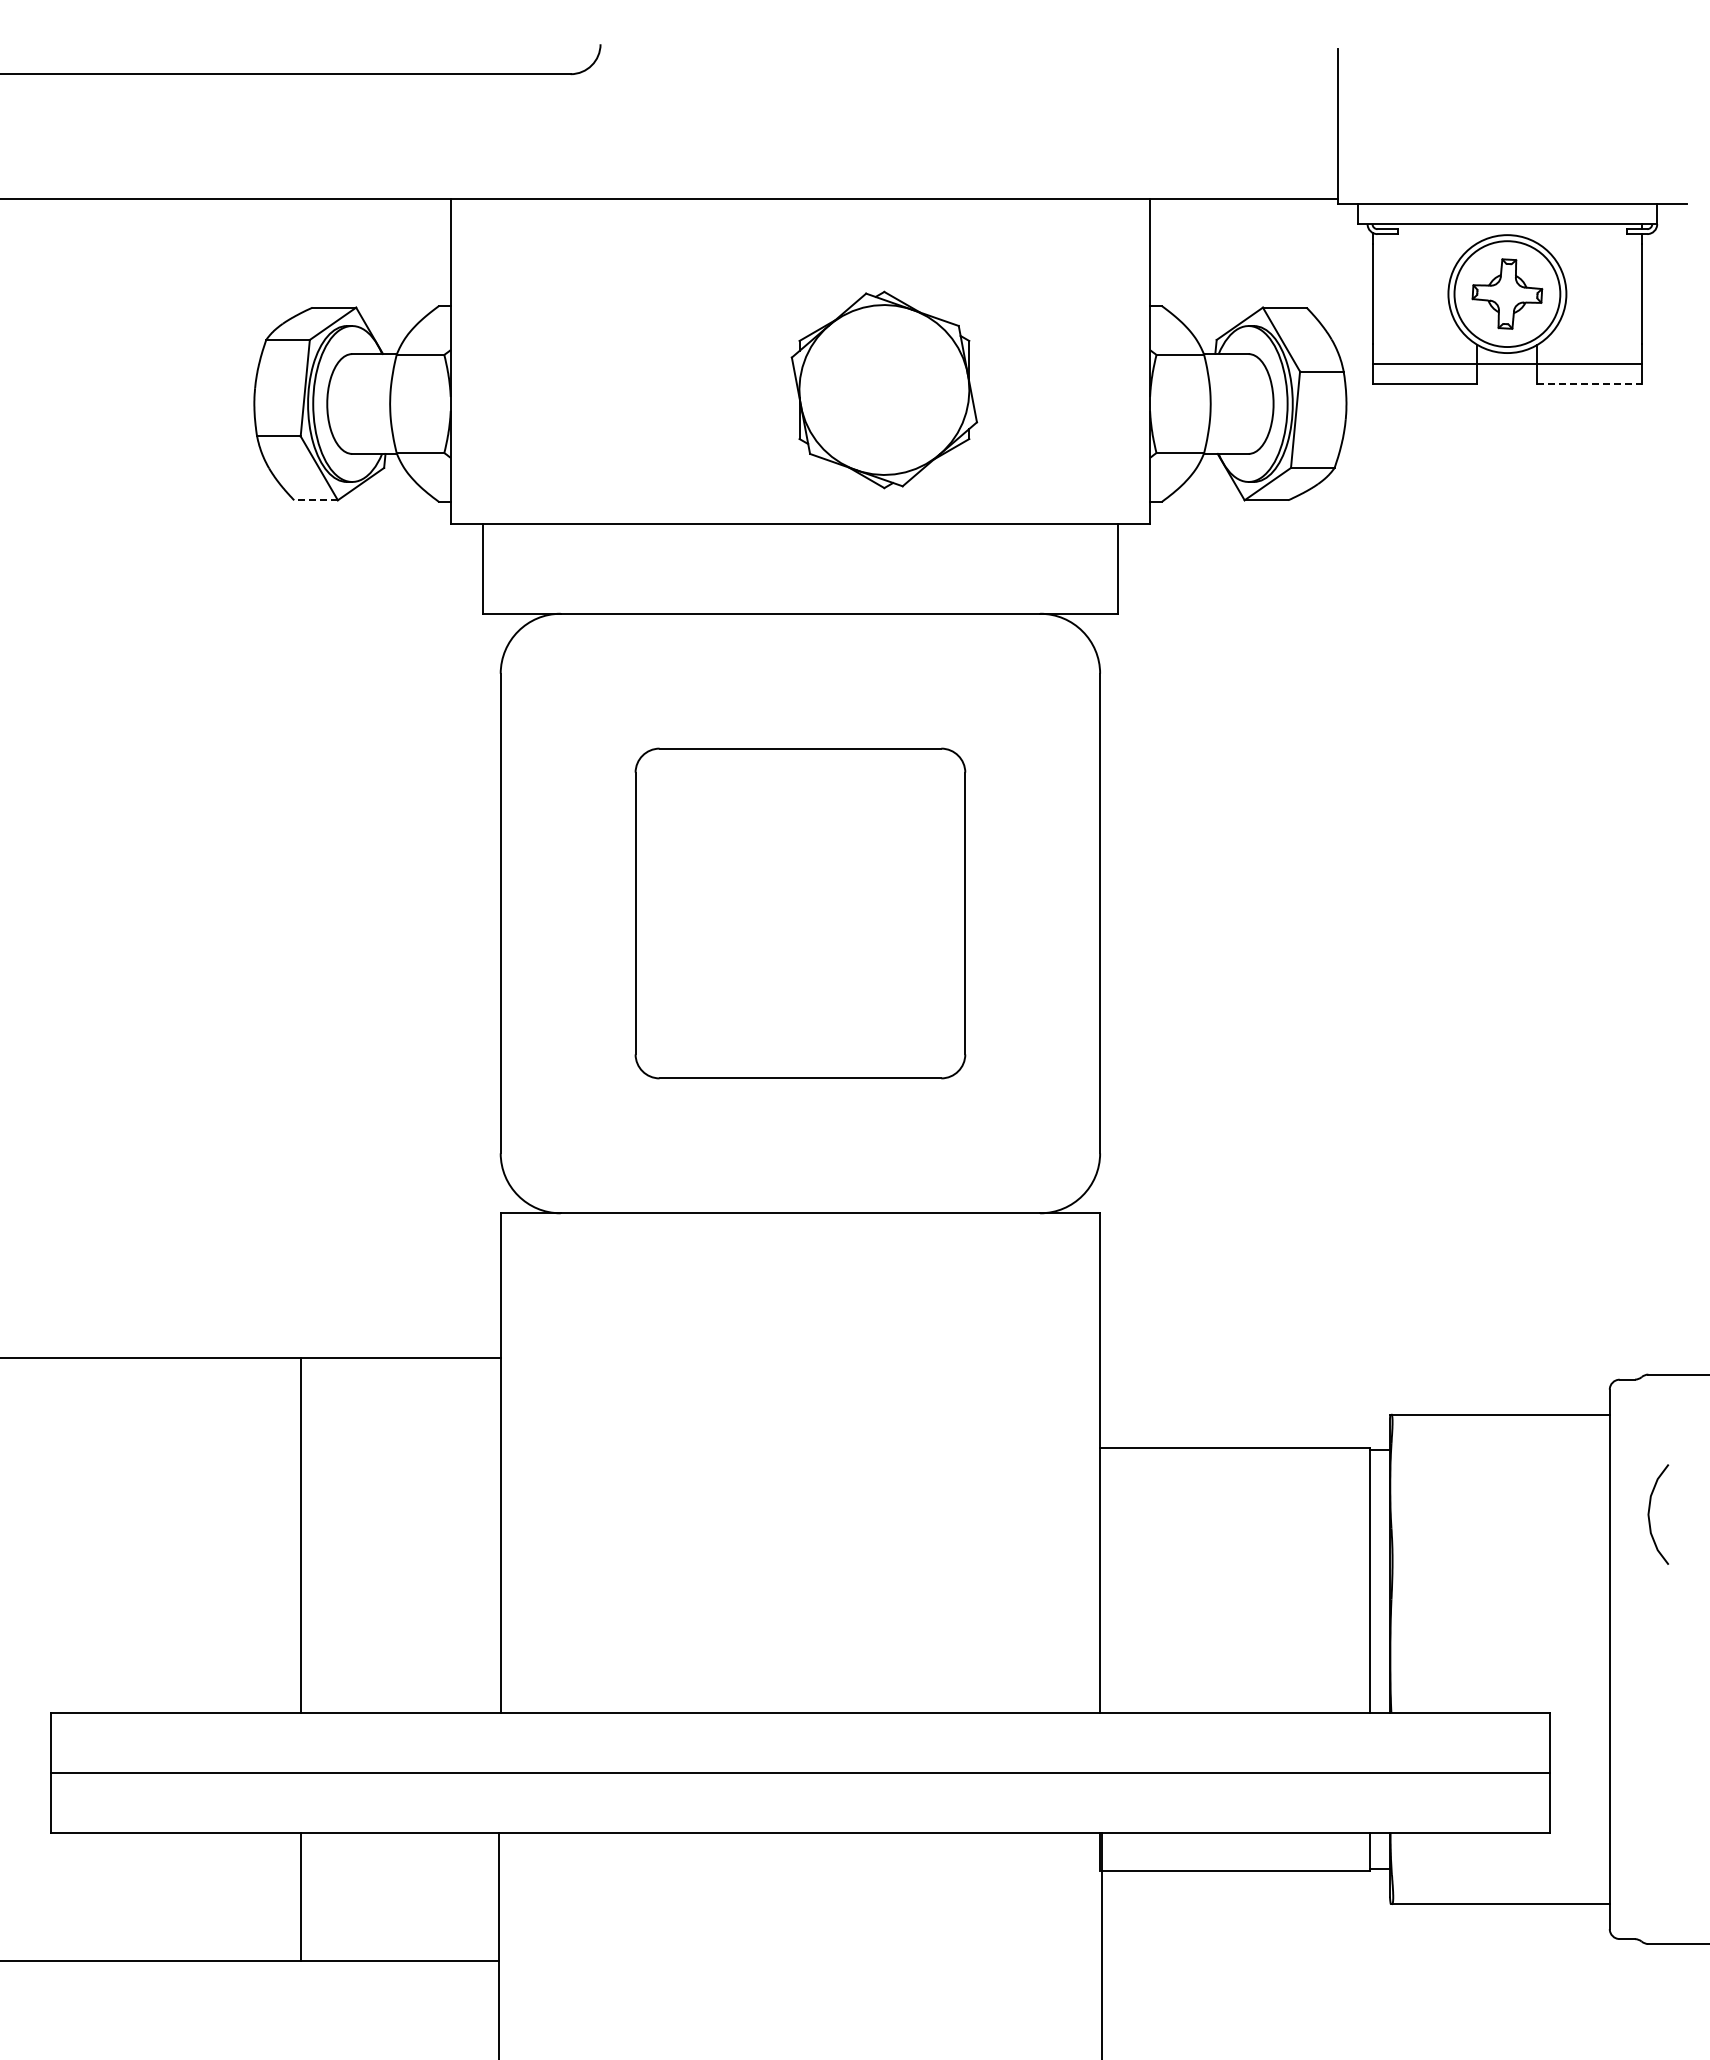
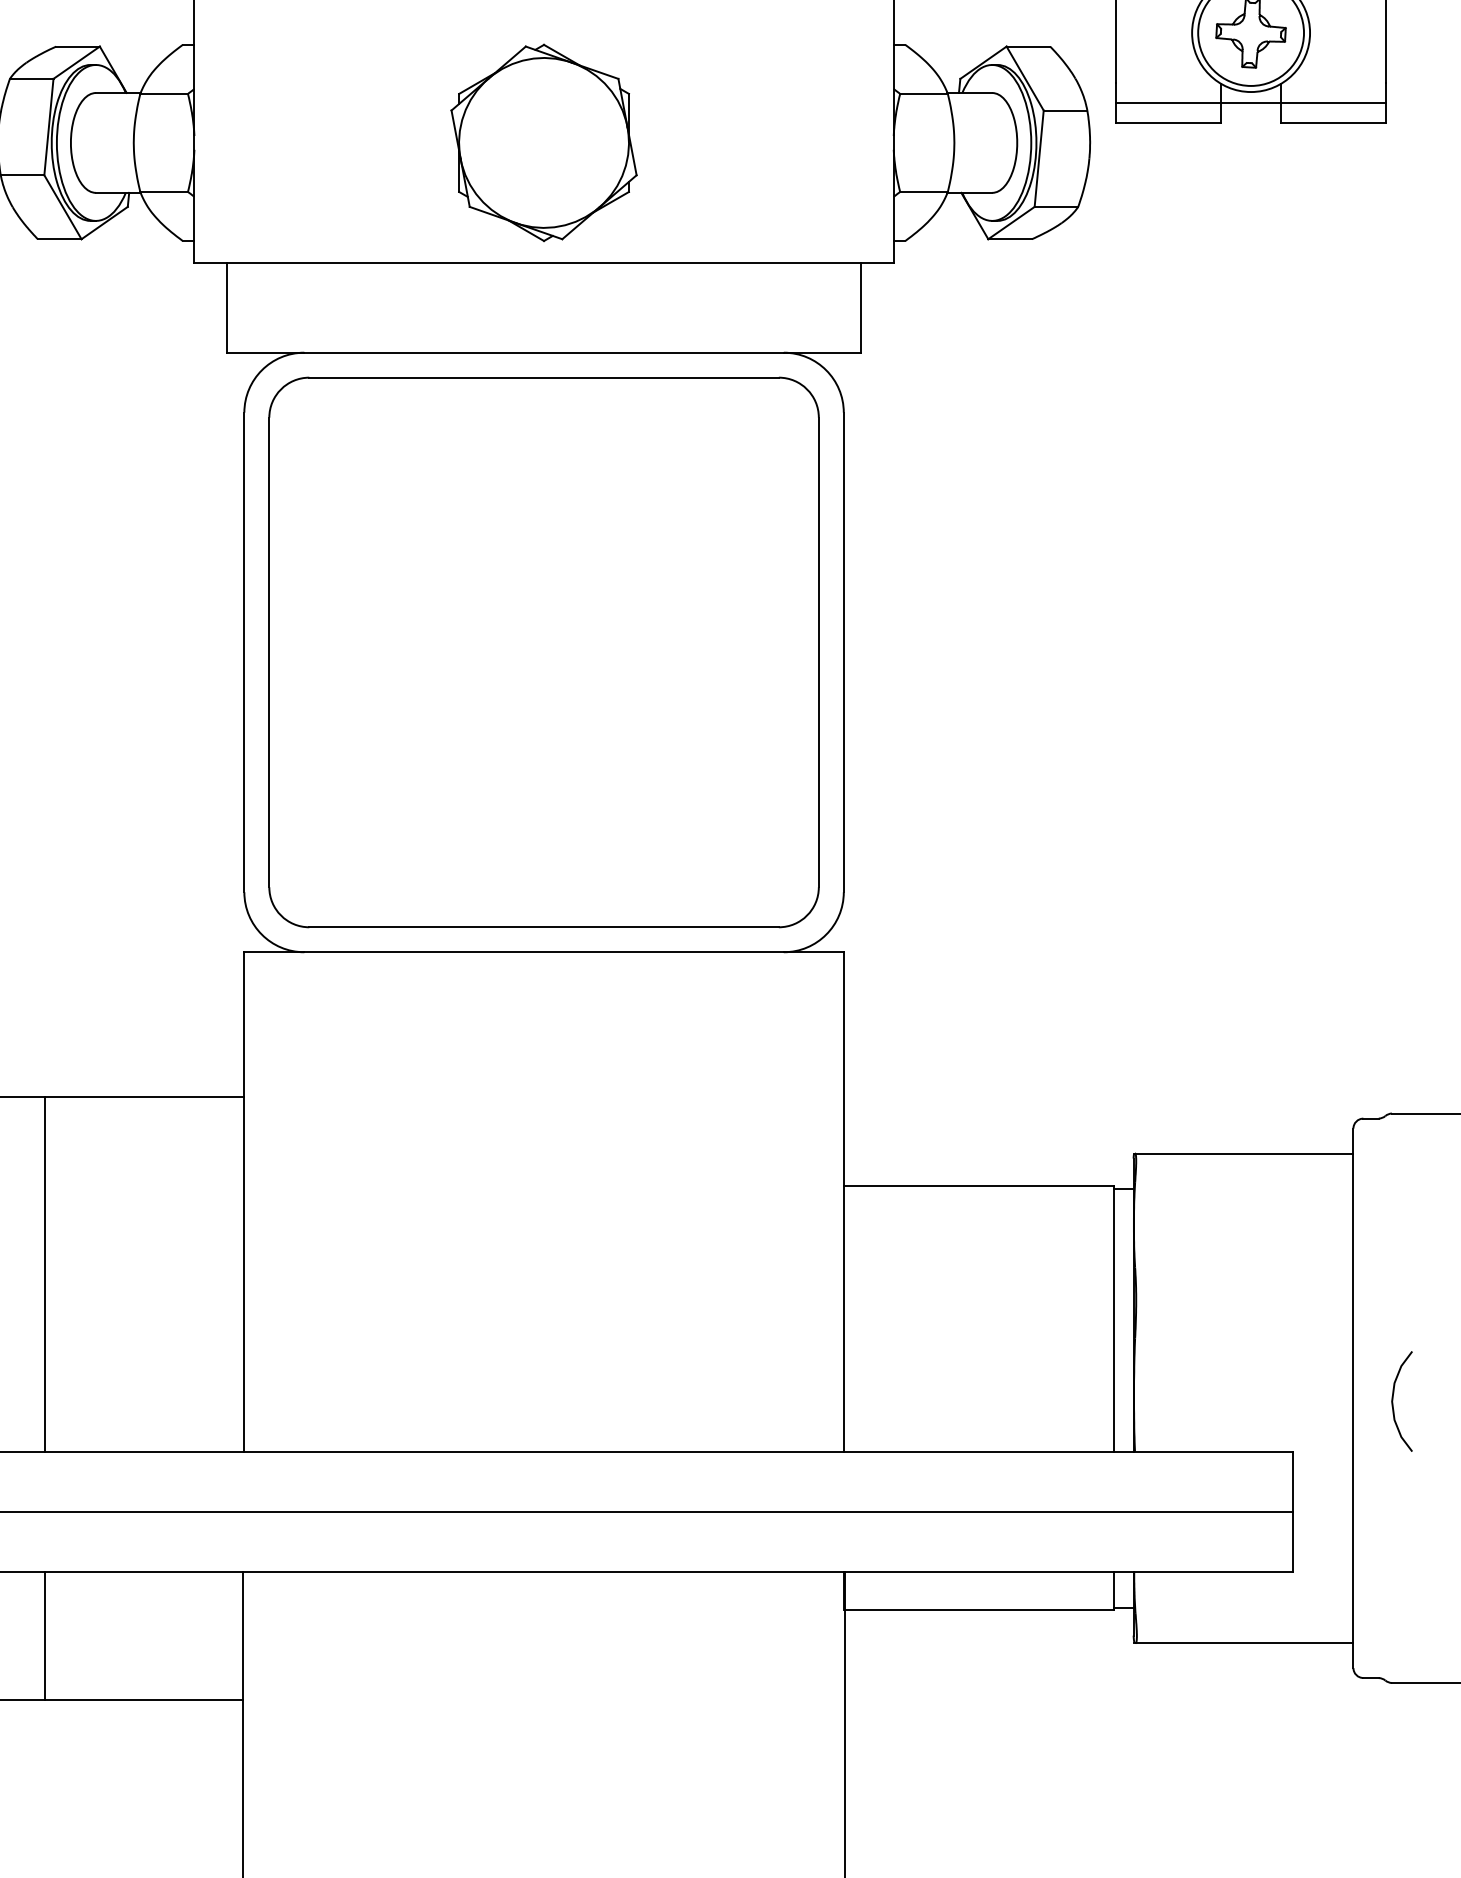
line: (1590, 384) -> (1334, 123), dashed -> solid
part: (884, 389) -> (544, 142), moved
line: (316, 500) -> (60, 239), dashed -> solid
part: (800, 913) -> (544, 652), size x1.67
curve: (1649, 1514) -> (1393, 1401), moved

